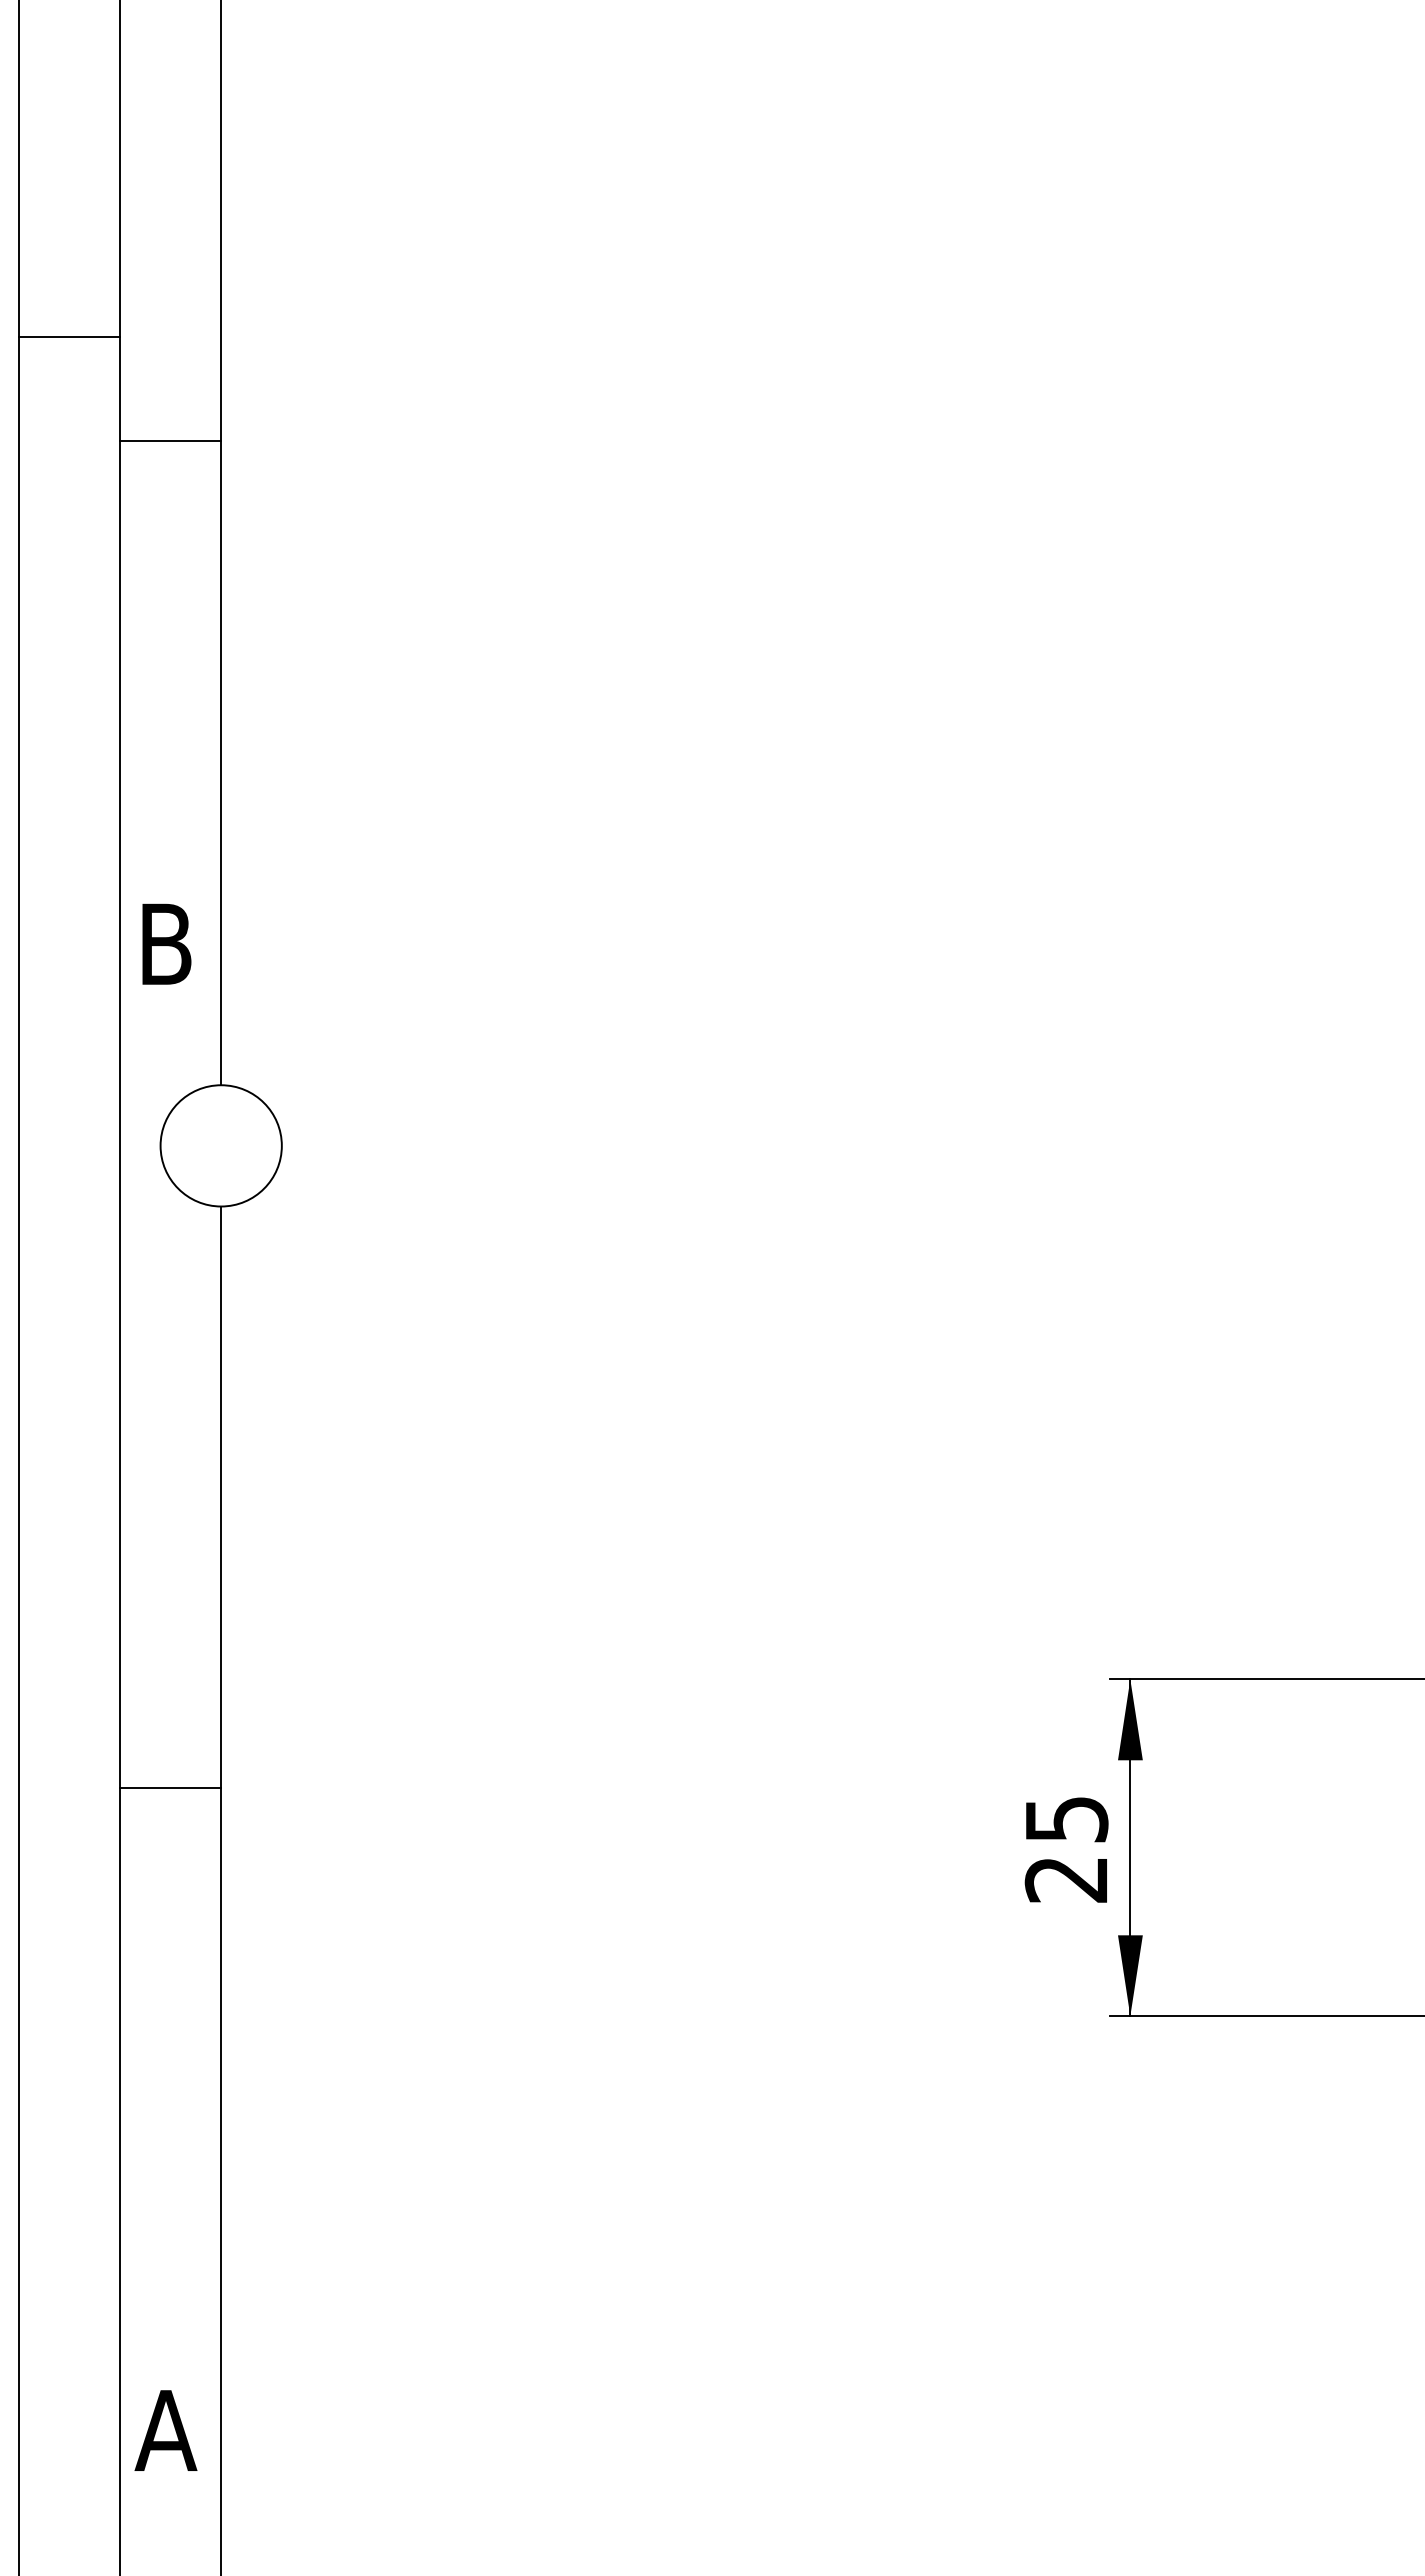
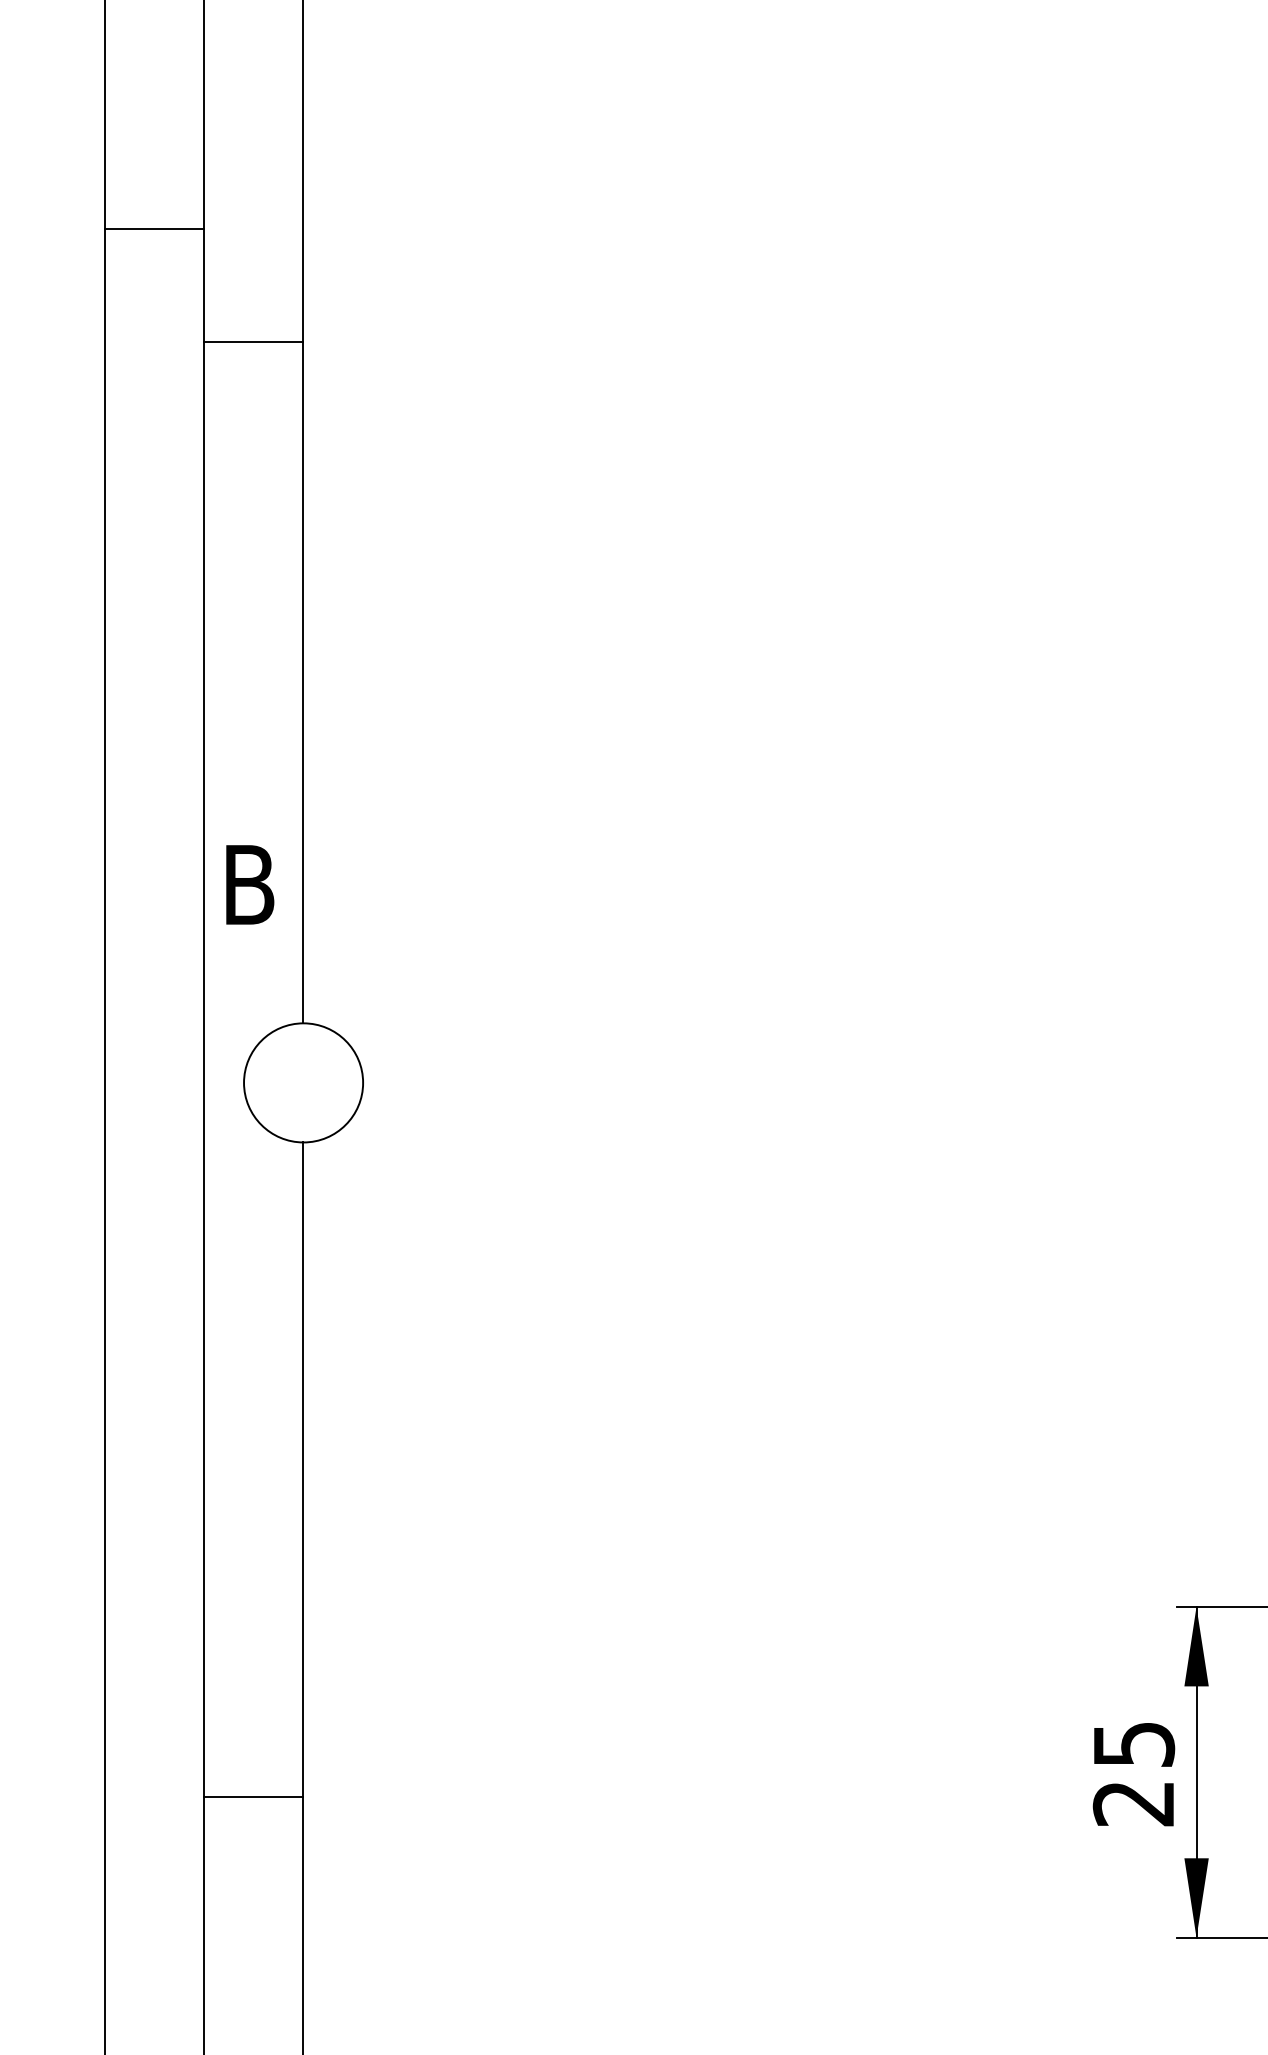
line: (69, 337) -> (154, 229), moved
line: (169, 441) -> (252, 341), moved
line: (169, 1788) -> (252, 1796), moved

